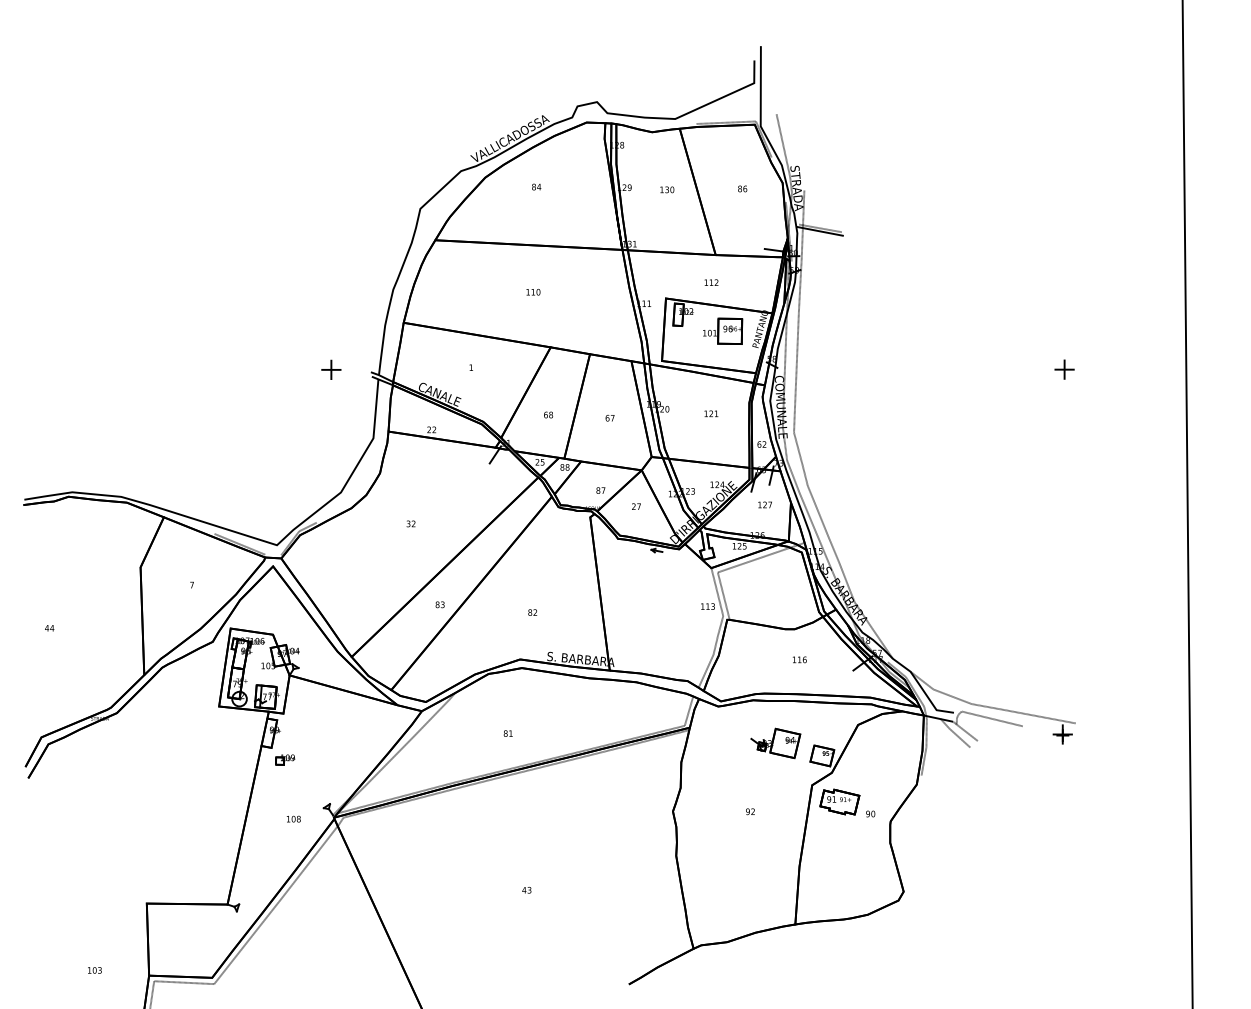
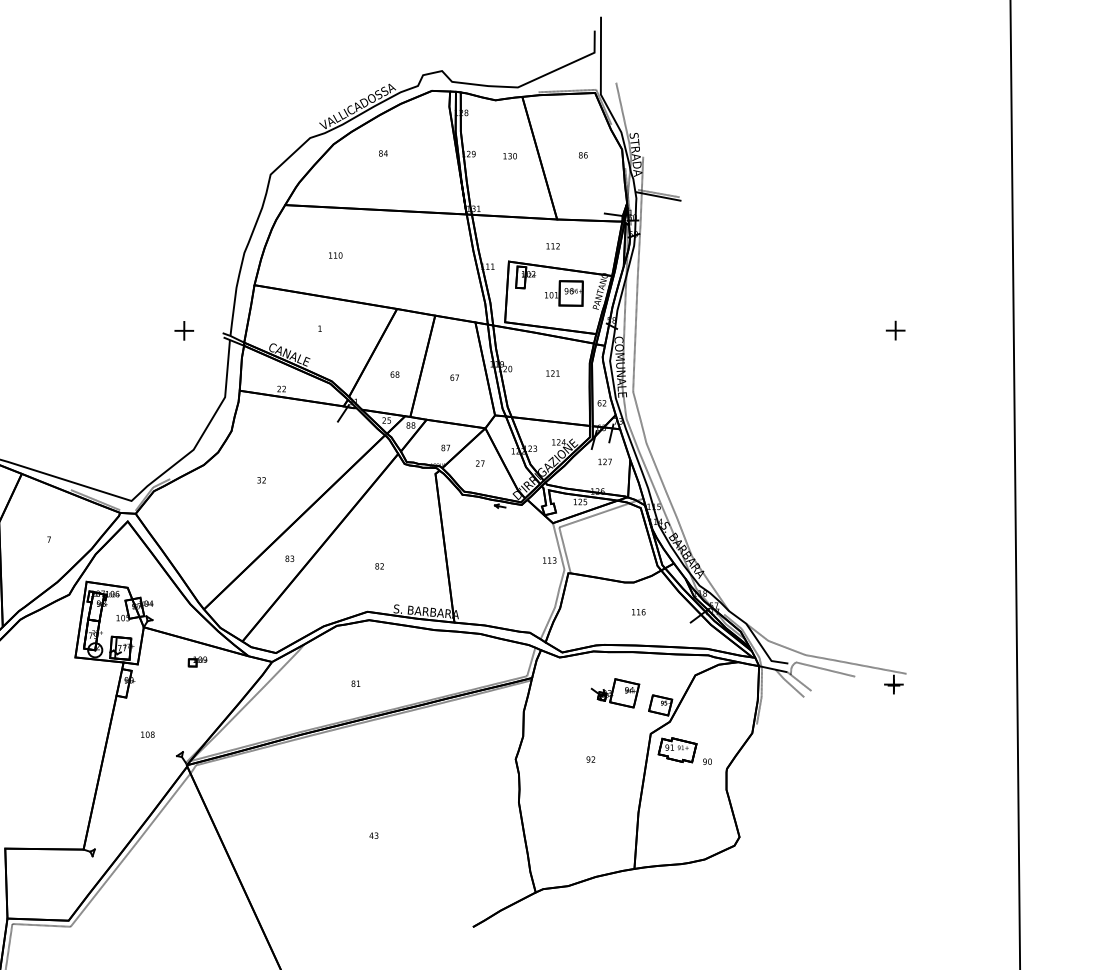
text: (533, 292) -> (335, 255), moved
part: (285, 759) -> (198, 661), moved
text: (293, 818) -> (147, 734), moved

